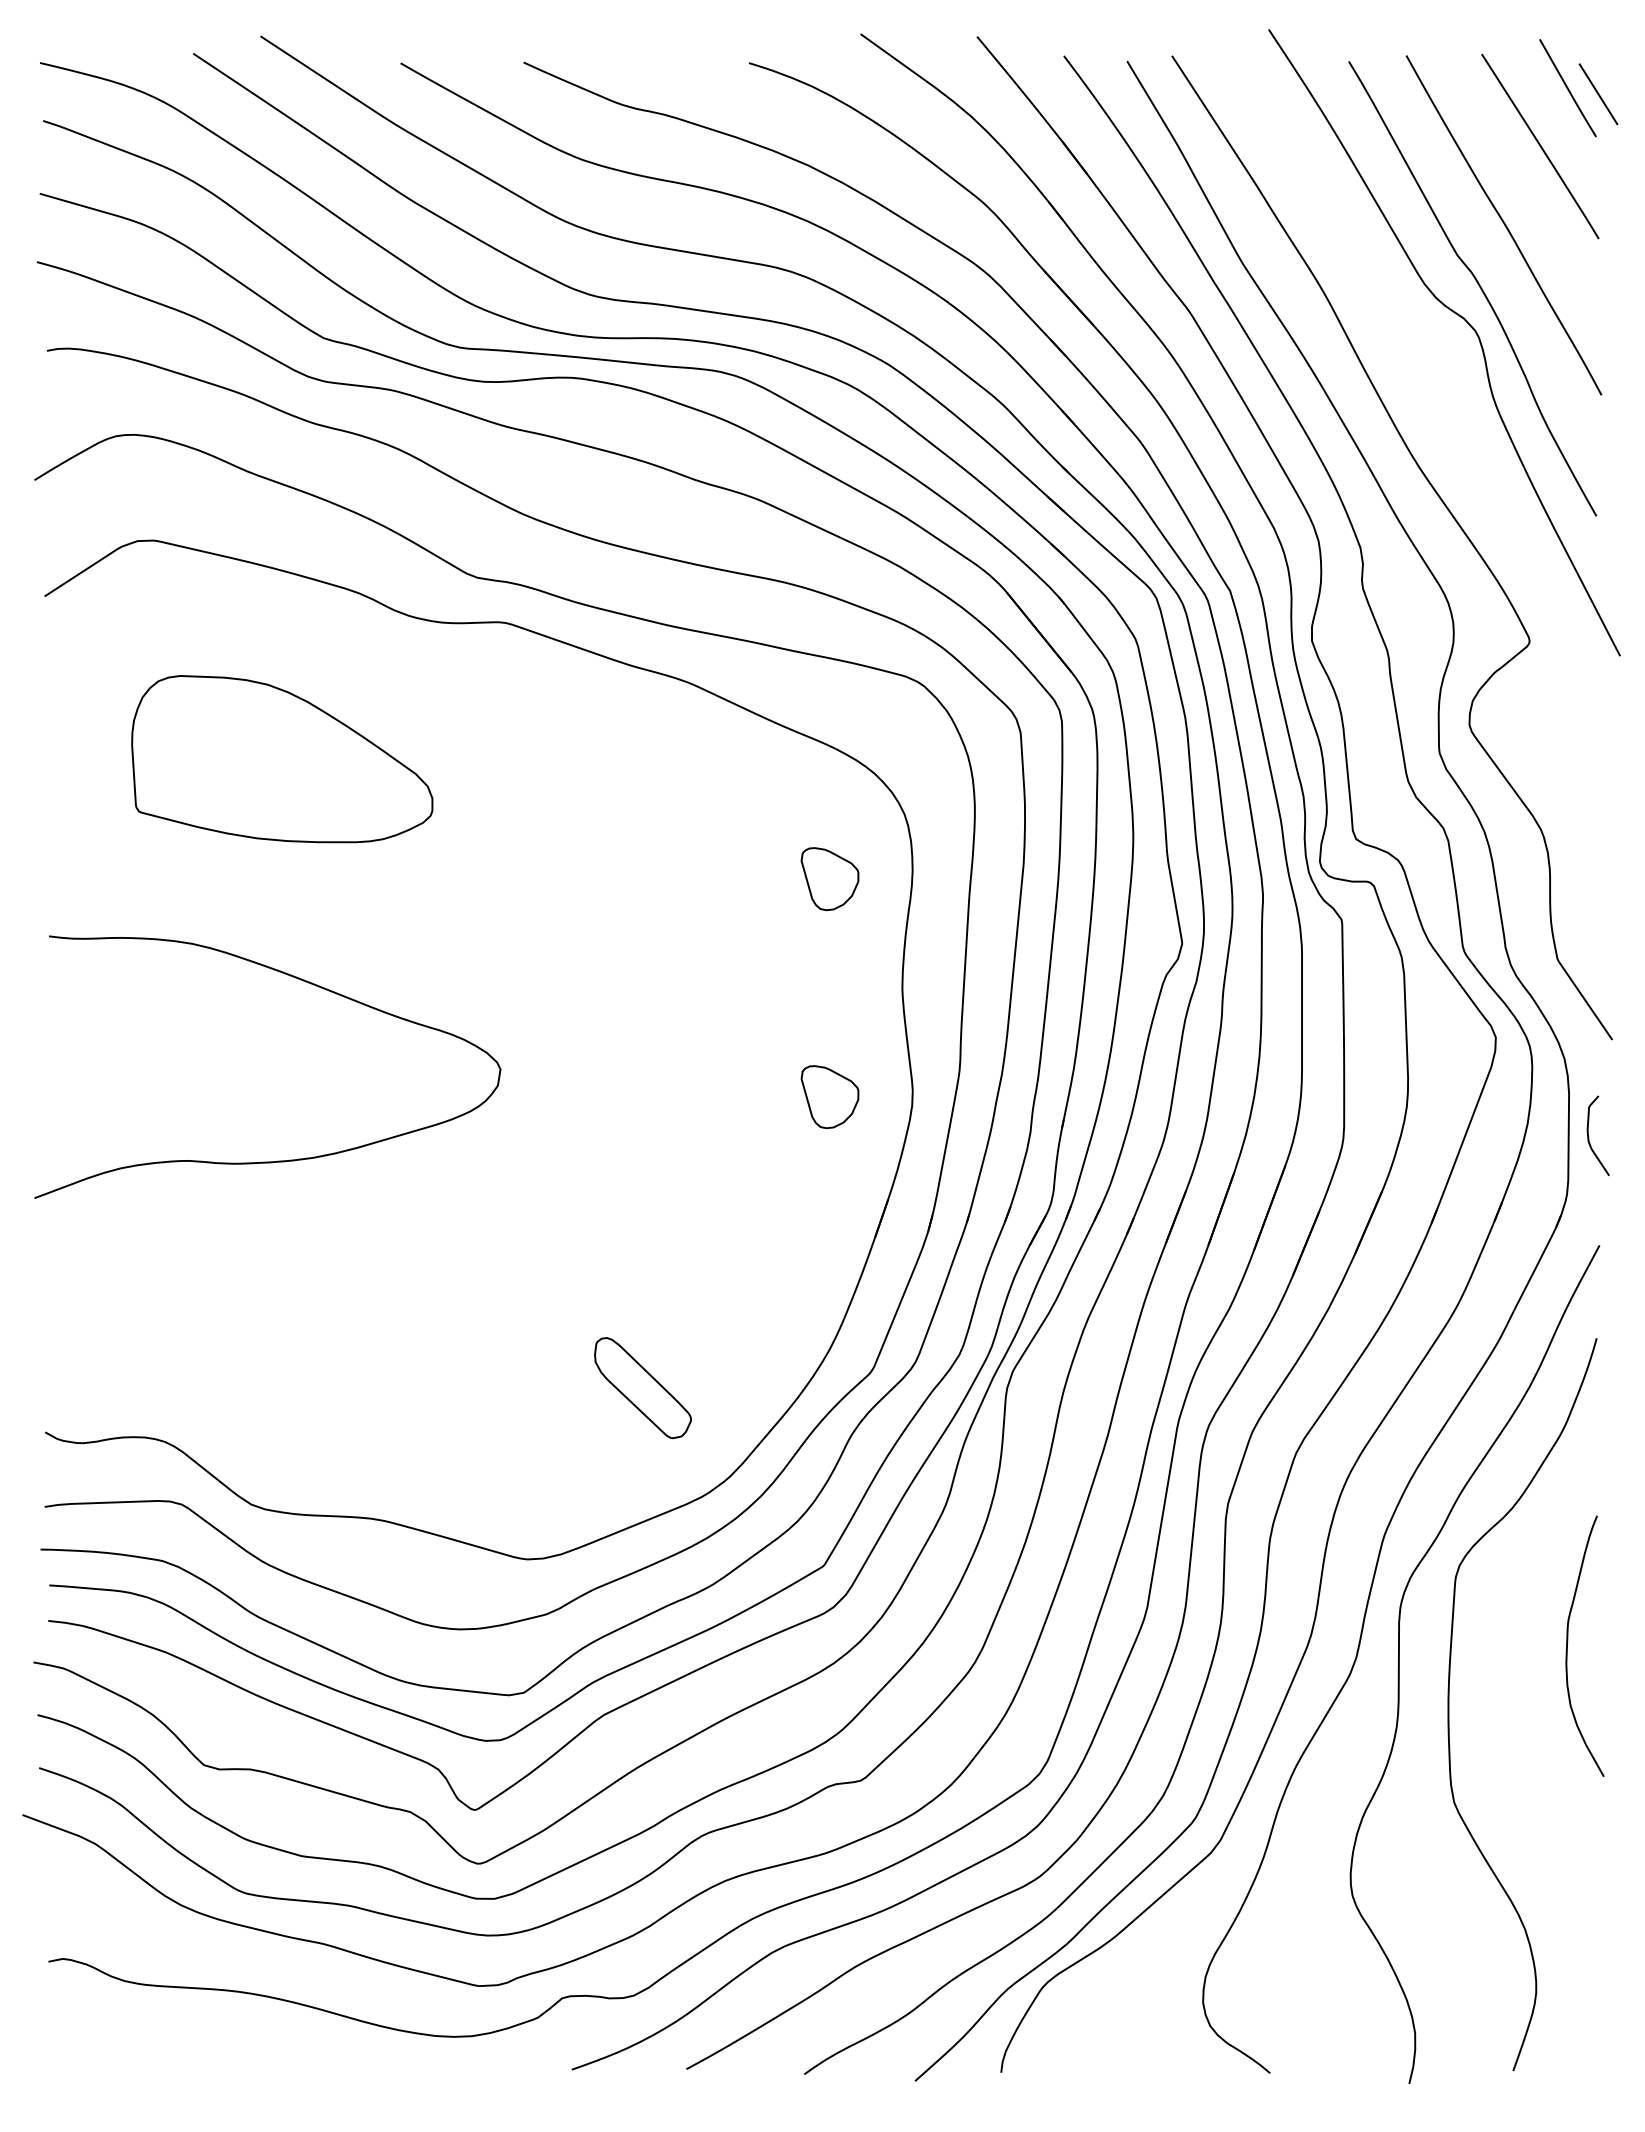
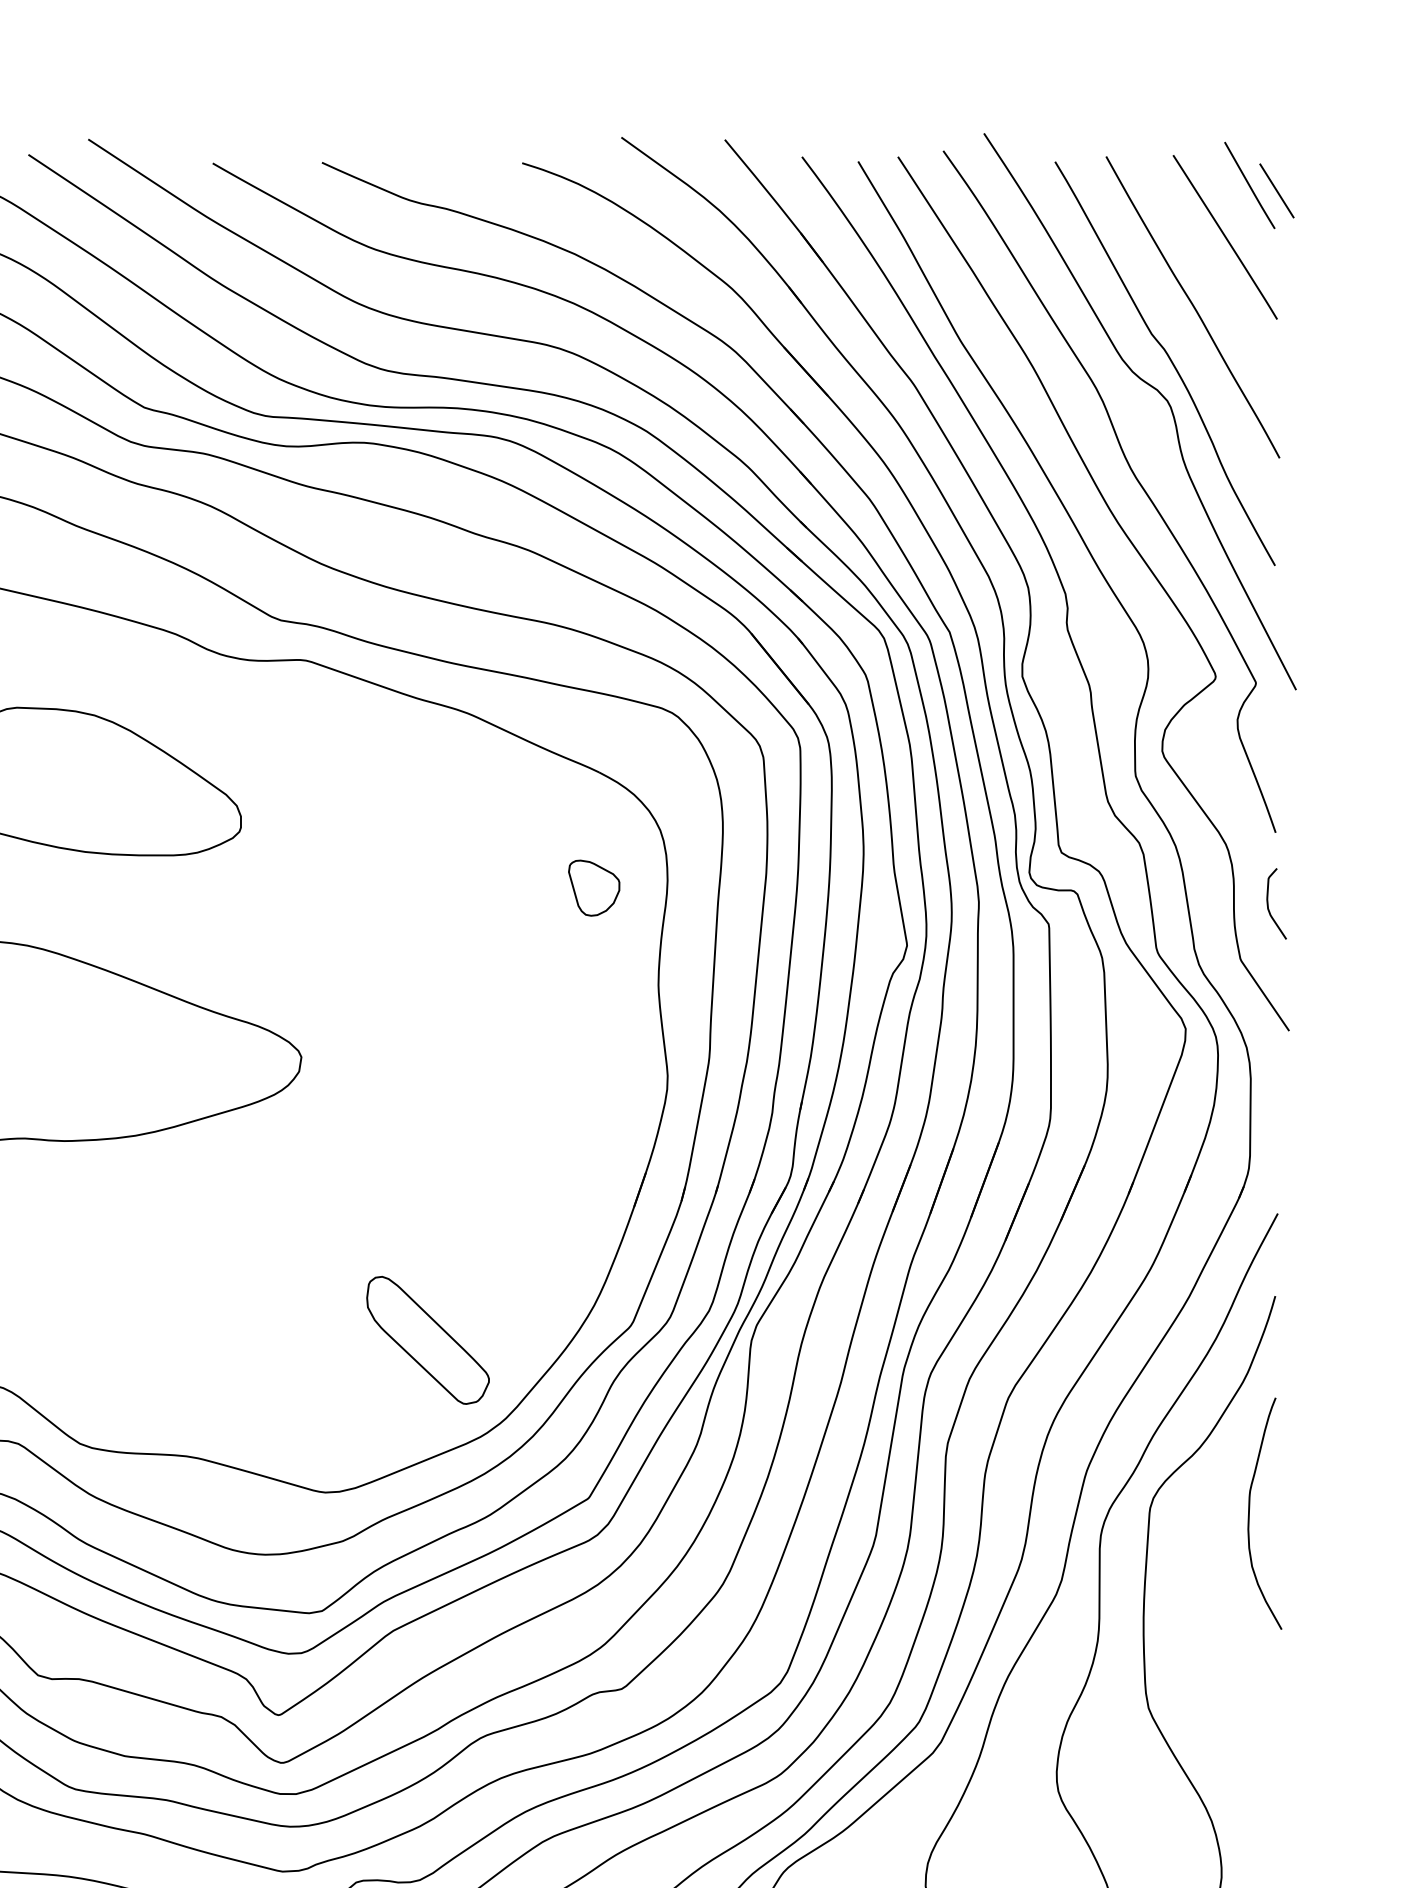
curve: (1437, 415) -> (1133, 476), added
part: (829, 1097) -> (593, 1082), removed
curve: (1589, 1137) -> (1268, 905), moved
part: (642, 1387) -> (427, 1339), size x1.43
curve: (1568, 1641) -> (1250, 1509), moved

